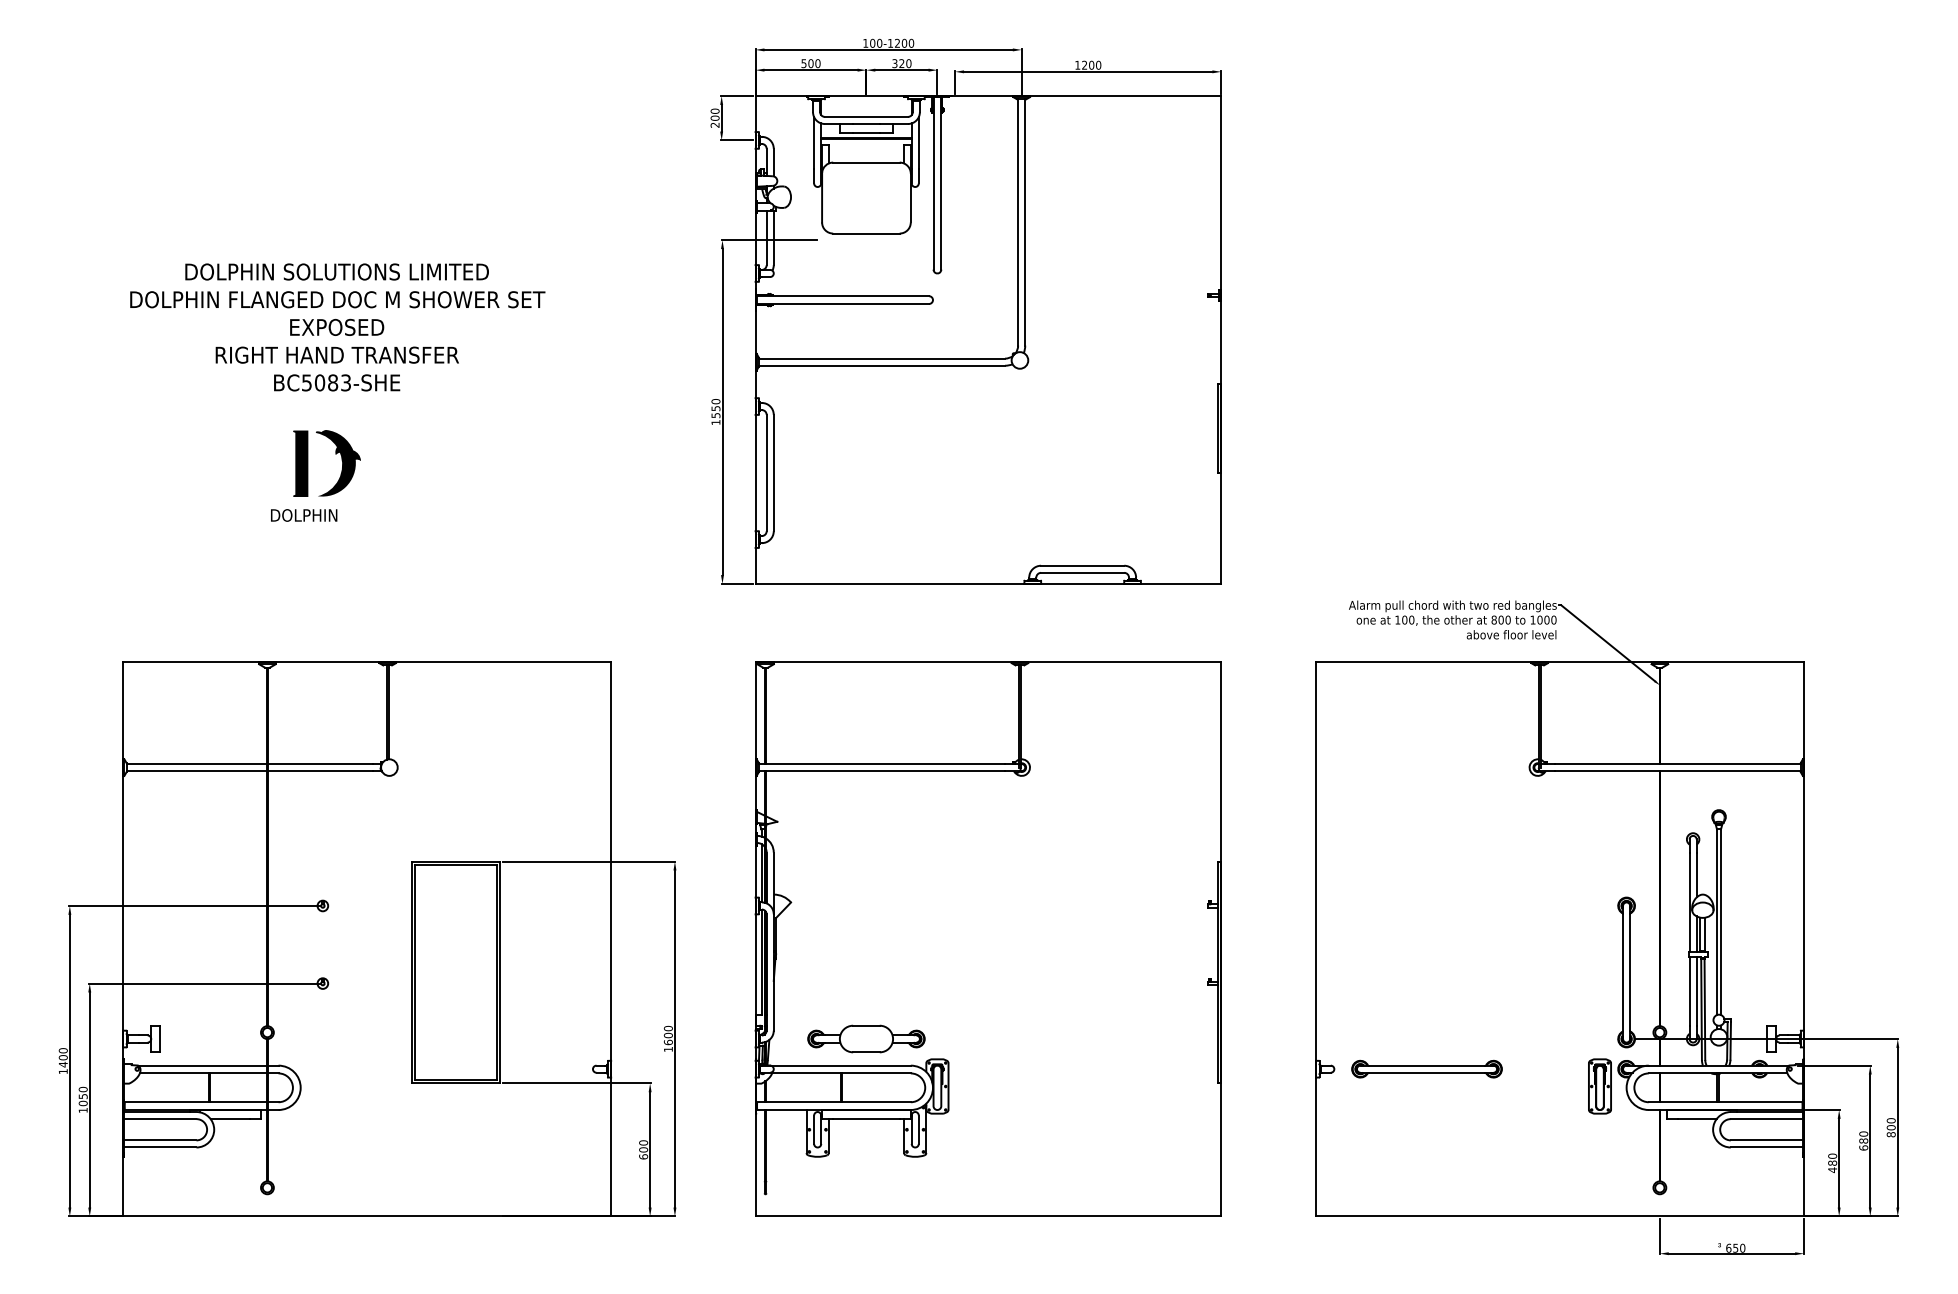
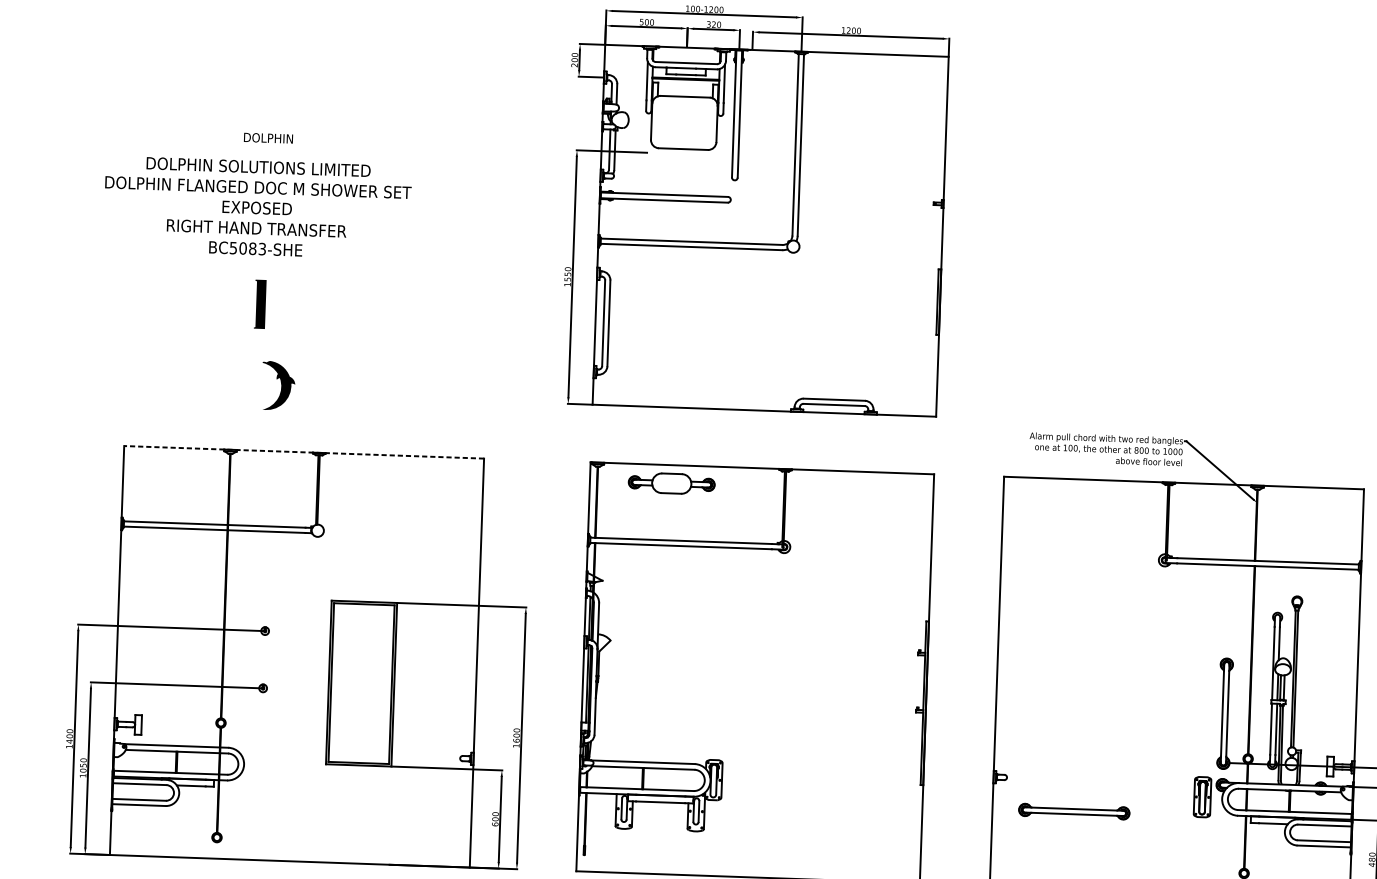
text: (337, 327) -> (257, 208), moved
part: (338, 463) -> (278, 386), moved
text: (304, 515) -> (268, 138), moved
line: (367, 662) -> (304, 452), solid -> dashed
part: (866, 1038) -> (671, 483), moved
part: (1426, 1068) -> (1073, 811), moved

